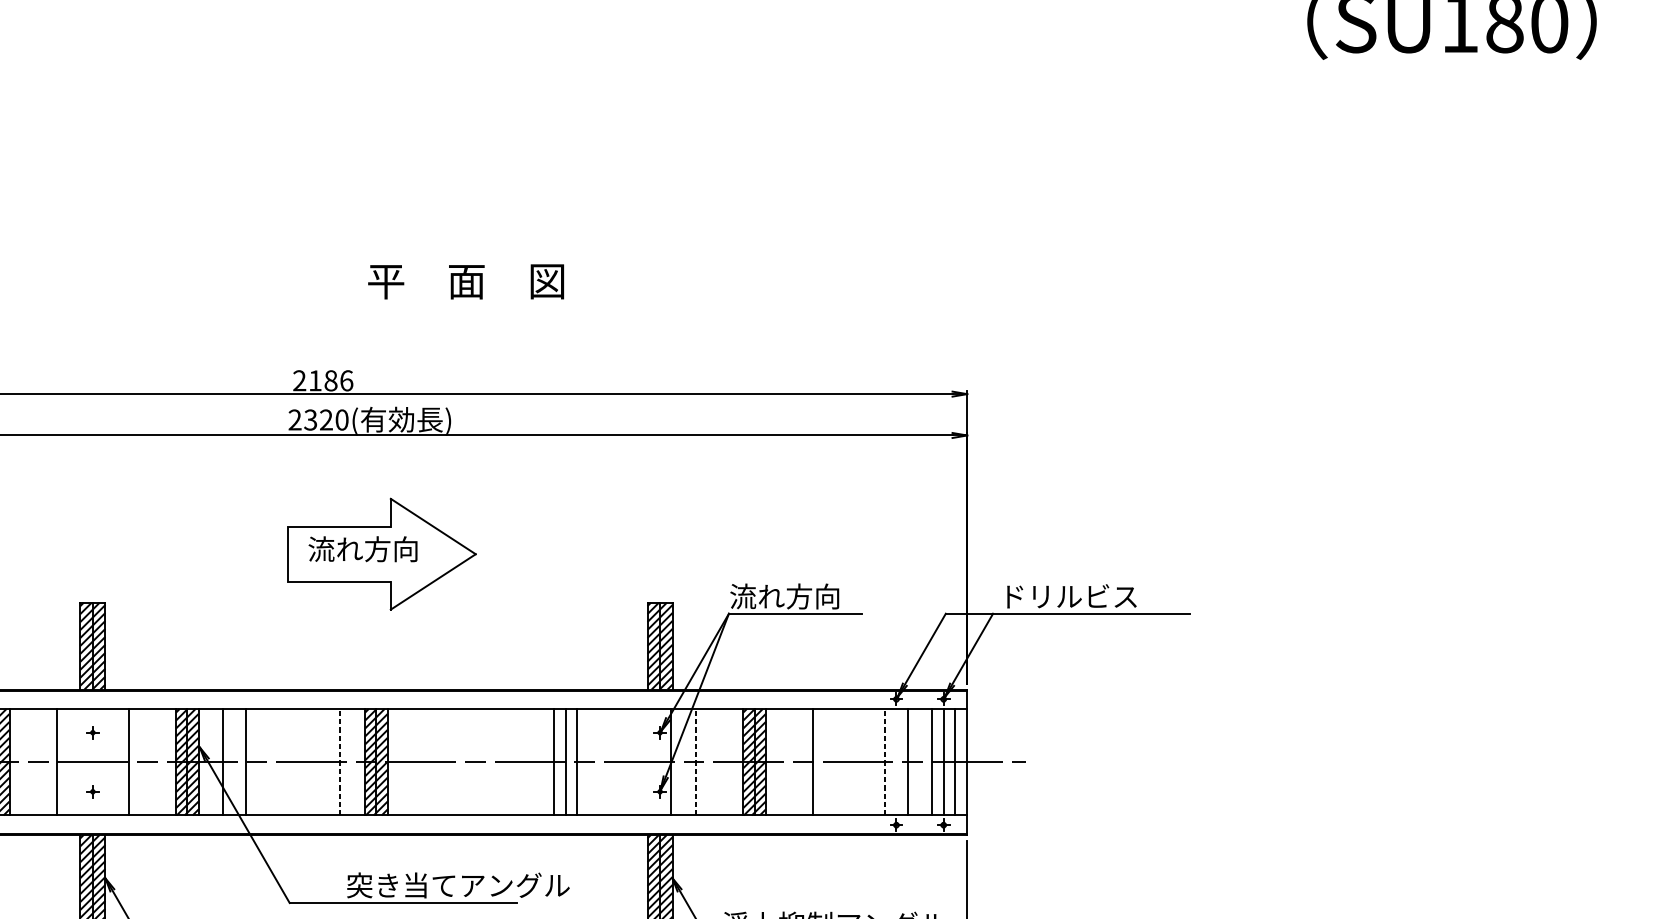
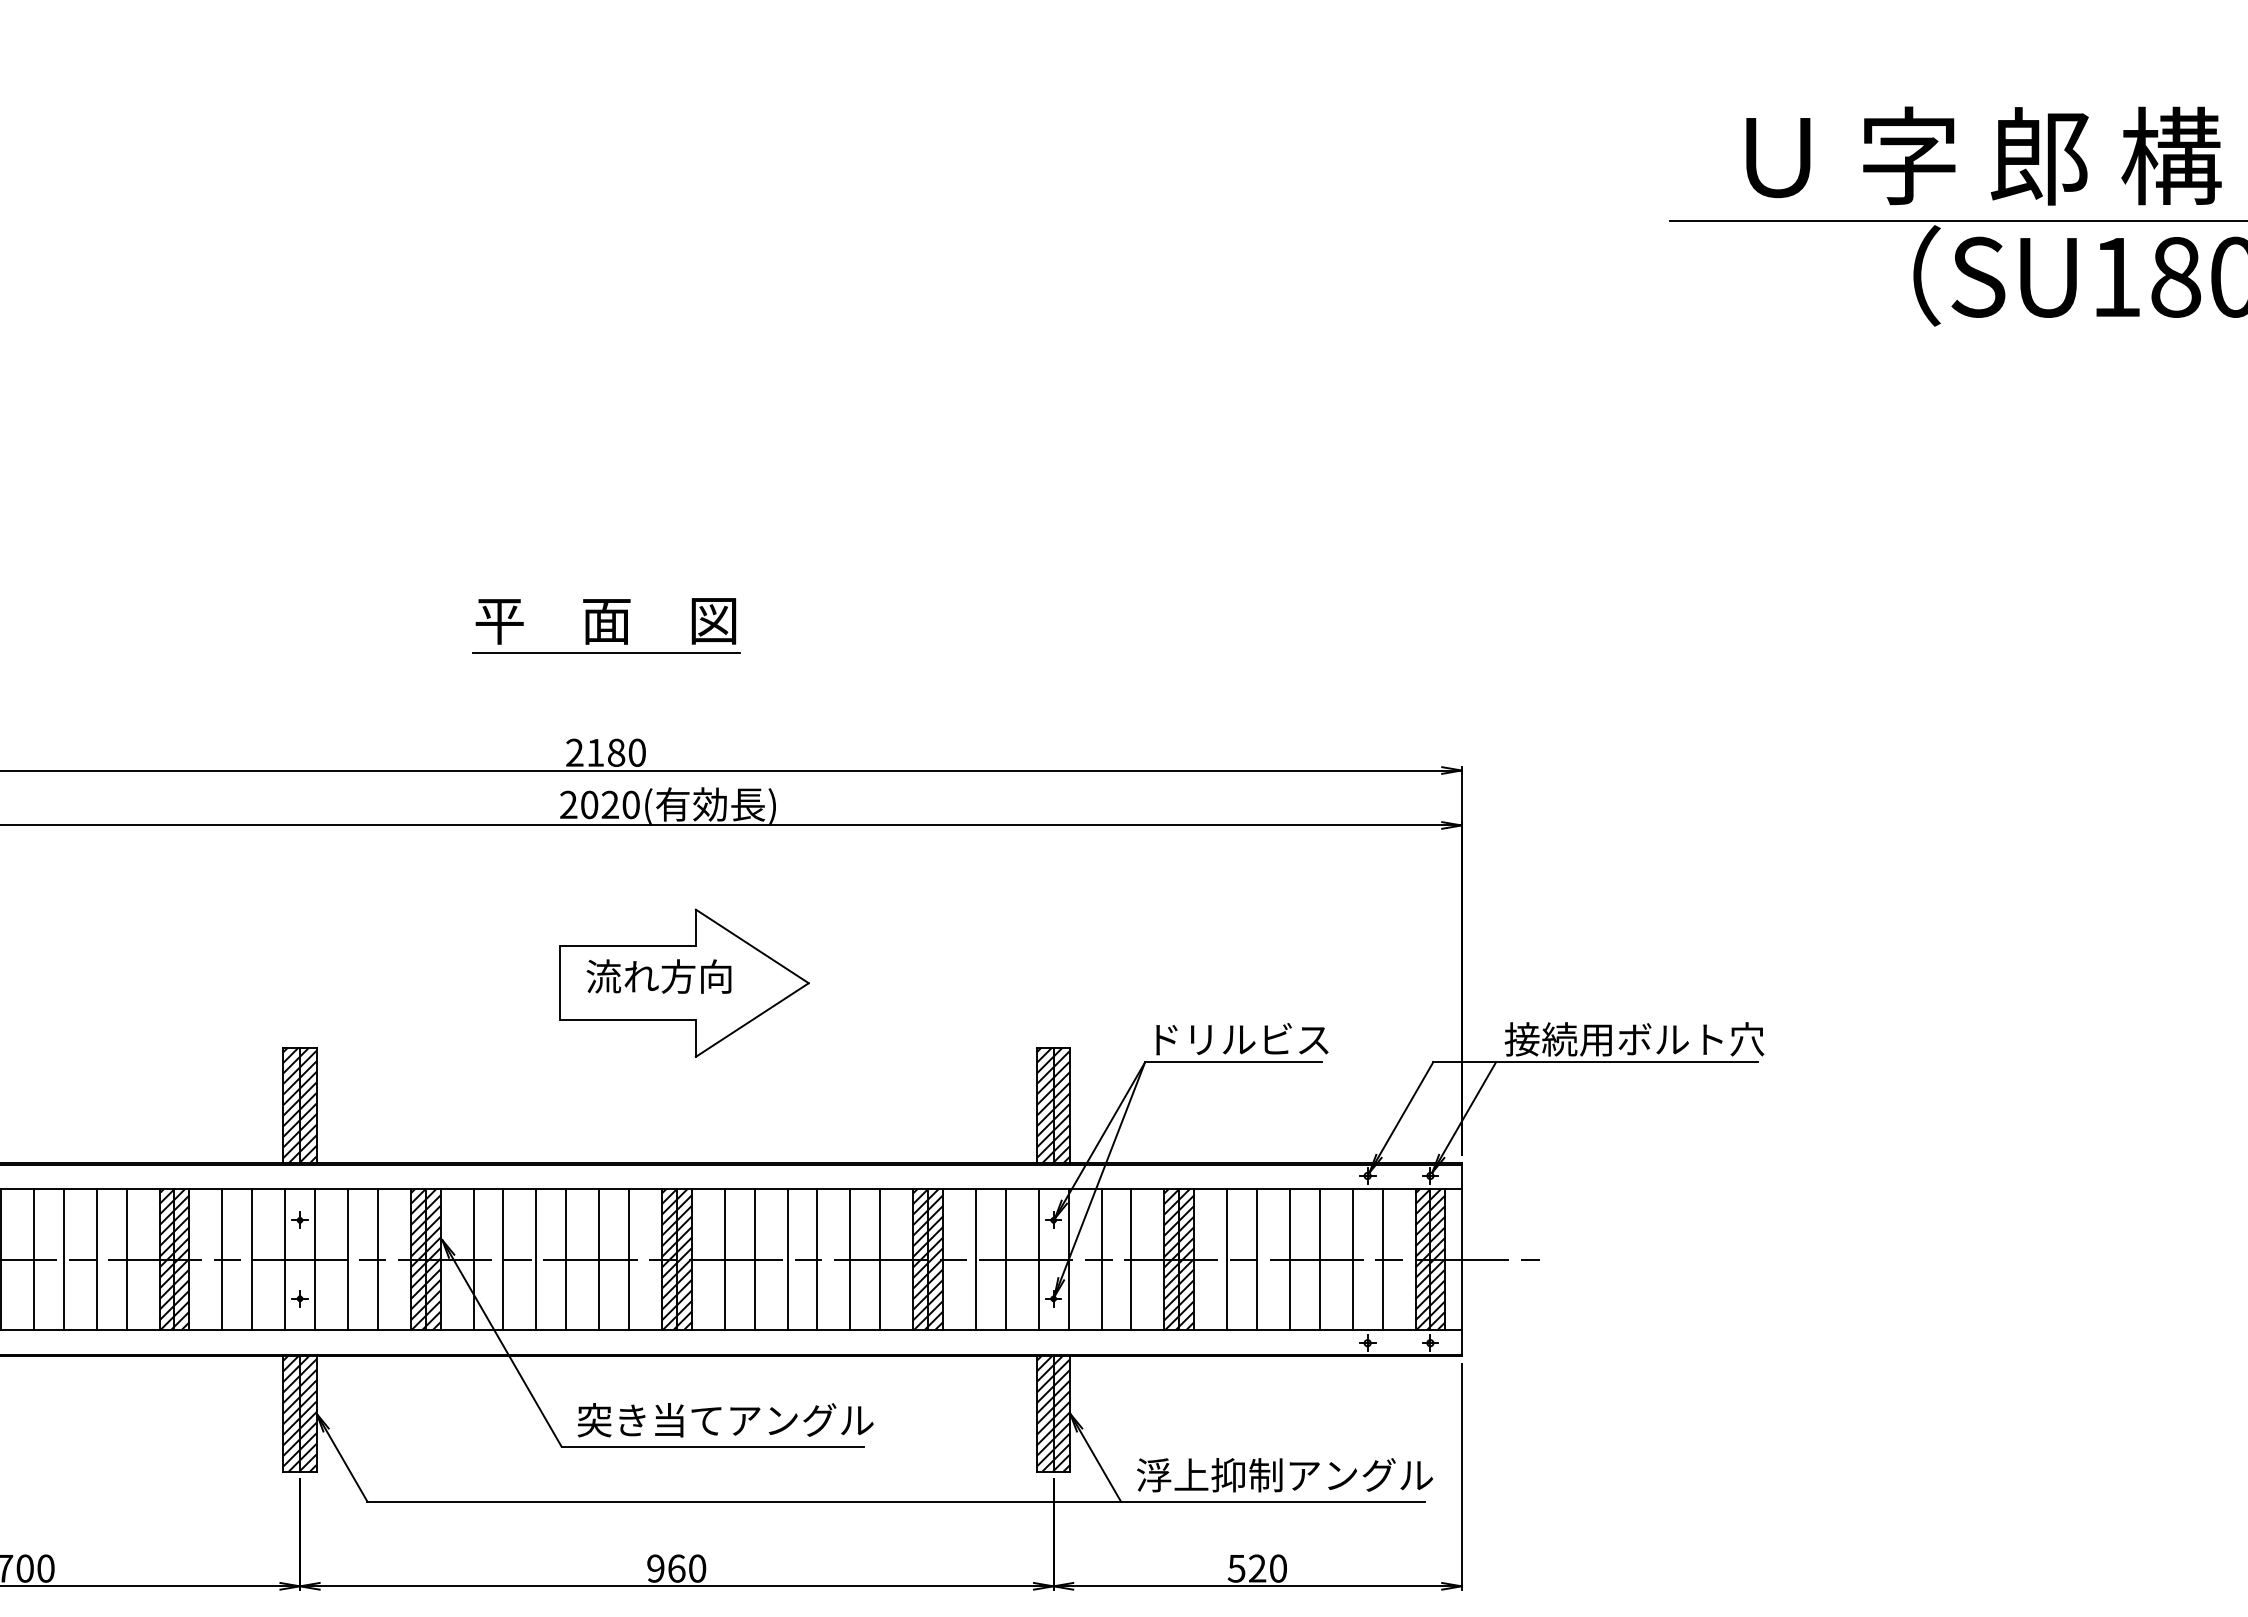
text: (465, 281) -> (605, 621), moved
line: (322, 305) -> (605, 652), added
text: (346, 380) -> (637, 752), 2186 -> 2180
text: (310, 419) -> (589, 804), 2320( -> 2020(
text: (798, 596) -> (1237, 1039), 流れ方向 -> ドリルビス
text: (1097, 596) -> (1634, 1039), ドリルビス -> 接続用ボルト穴
line: (34, 762) -> (222, 1259), added
line: (81, 762) -> (285, 1259), added
line: (104, 762) -> (315, 1259), added
line: (151, 762) -> (377, 1259), added
line: (270, 762) -> (536, 1259), added
line: (293, 762) -> (566, 1259), added
line: (318, 762) -> (599, 1259), added
line: (340, 762) -> (628, 1259), dashed -> solid
line: (412, 762) -> (724, 1259), added
line: (434, 762) -> (754, 1259), added
line: (459, 762) -> (787, 1259), added
line: (482, 762) -> (817, 1259), added
line: (507, 762) -> (850, 1259), added
line: (529, 762) -> (880, 1259), added
hatch: (565, 762) -> (927, 1259), added
line: (601, 762) -> (975, 1259), added
line: (623, 762) -> (1005, 1259), added
line: (648, 762) -> (1038, 1259), added
line: (696, 762) -> (1101, 1259), dashed -> solid
line: (718, 762) -> (1131, 1259), added
line: (790, 762) -> (1227, 1259), added
line: (837, 762) -> (1289, 1259), added
line: (860, 762) -> (1319, 1259), added
line: (885, 762) -> (1352, 1259), dashed -> solid
hatch: (943, 762) -> (1430, 1259), added
text: (458, 885) -> (725, 1420), moved

